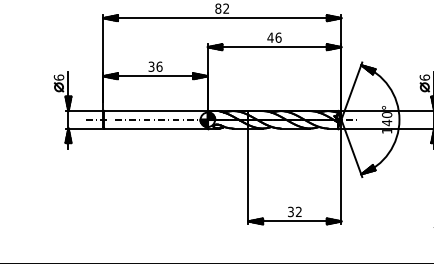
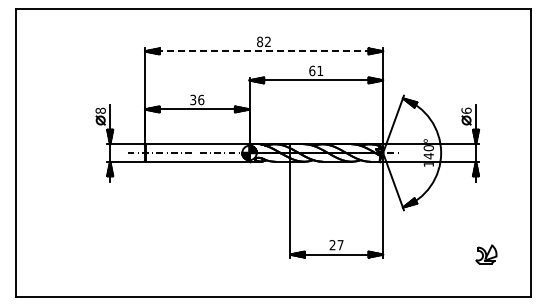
line: (222, 18) -> (264, 51), solid -> dashed
text: (274, 37) -> (316, 70), 46 -> 61
text: (58, 77) -> (100, 110), 6 -> 8
text: (294, 212) -> (336, 245), 32 -> 27

